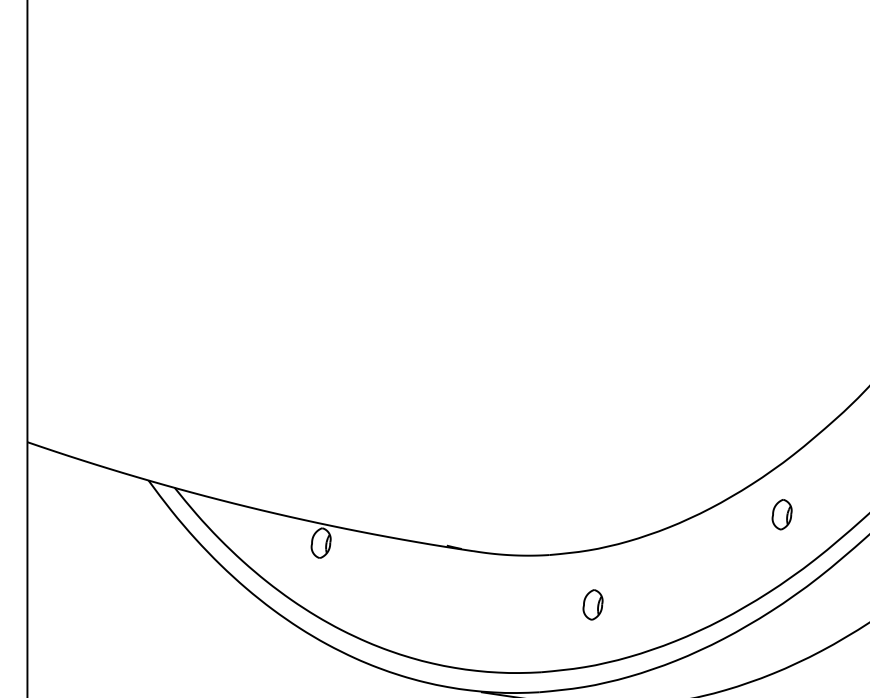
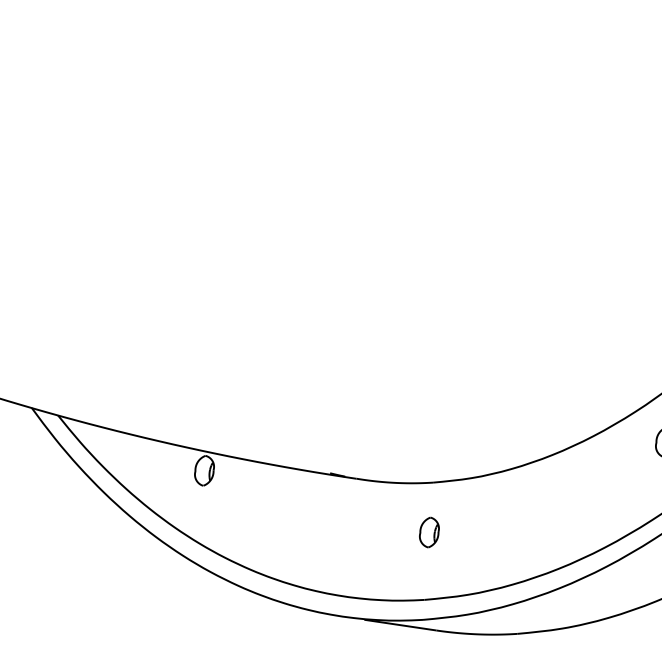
part: (592, 604) -> (428, 532), moved

